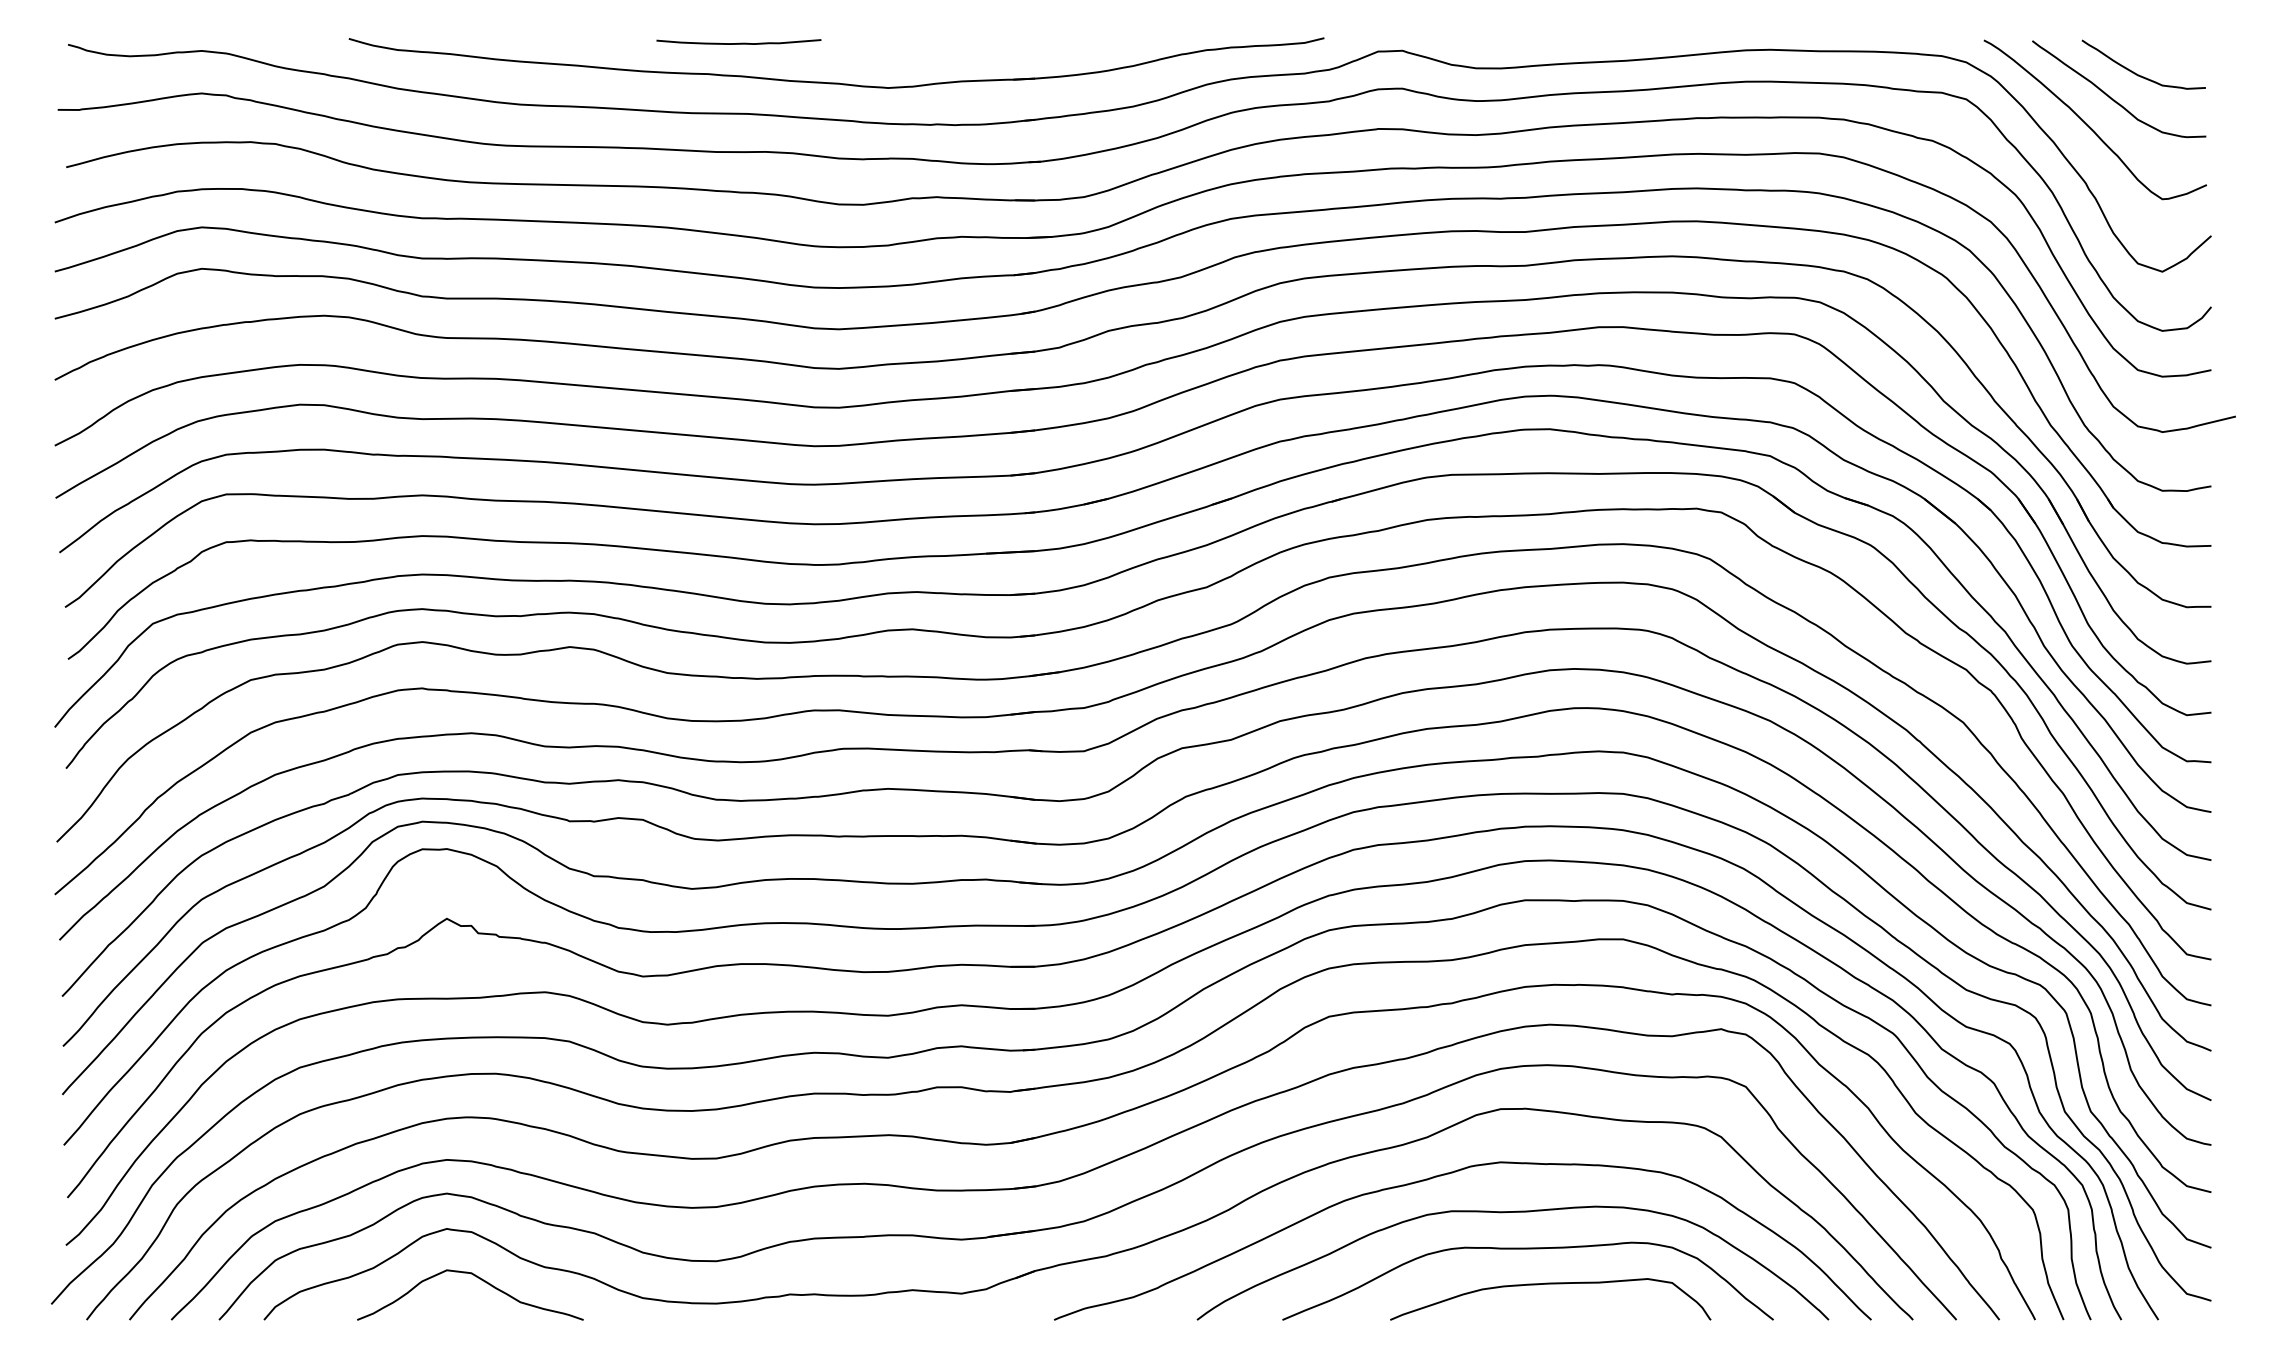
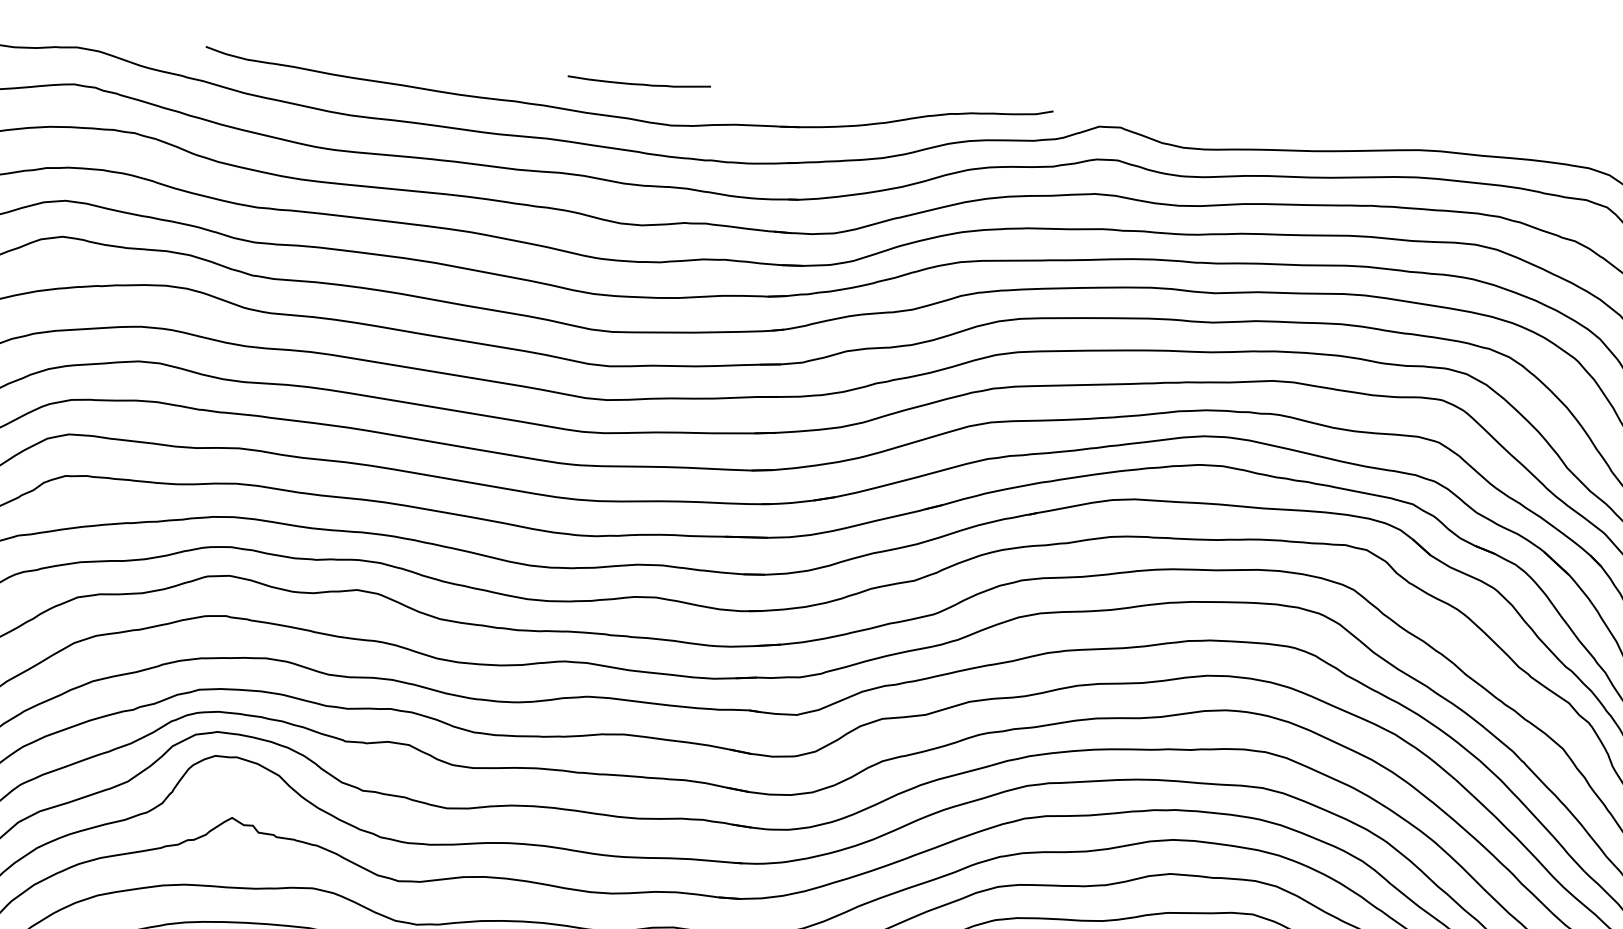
curve: (739, 42) -> (639, 83), moved

